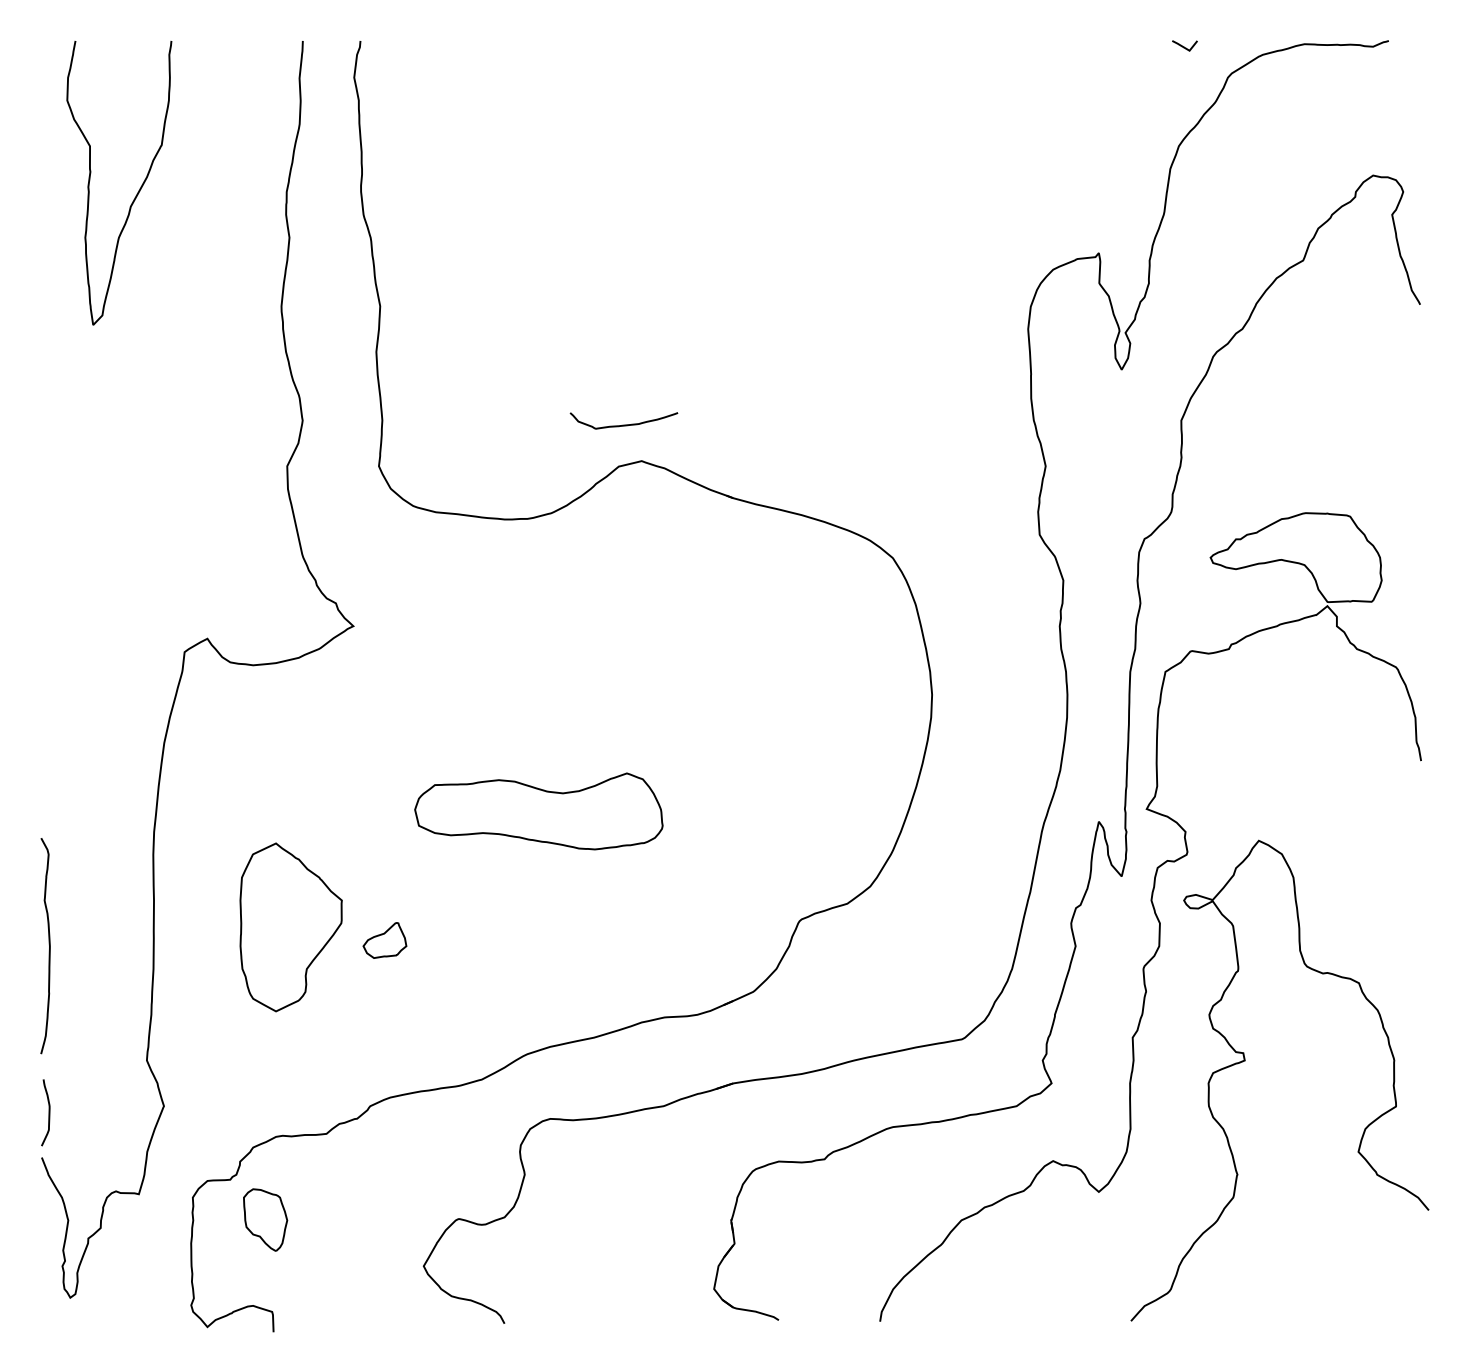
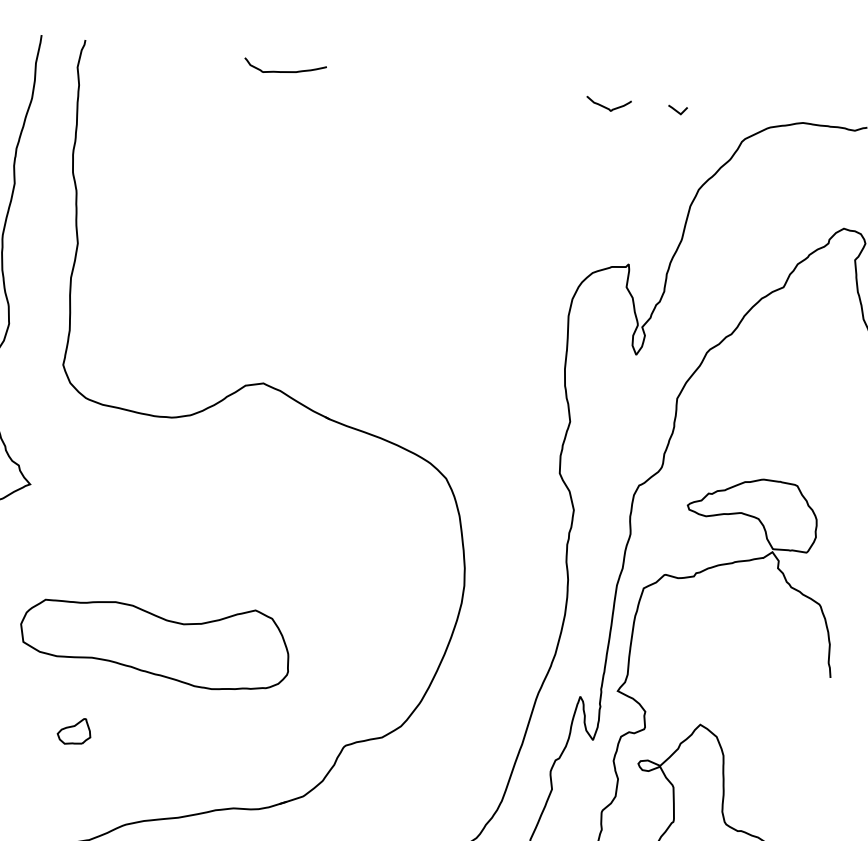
line: (1184, 46) -> (677, 110), moved
curve: (1047, 52) -> (606, 107), added
curve: (623, 424) -> (284, 71), moved
part: (538, 811) -> (155, 641), size x1.43
part: (384, 940) -> (74, 731), moved

